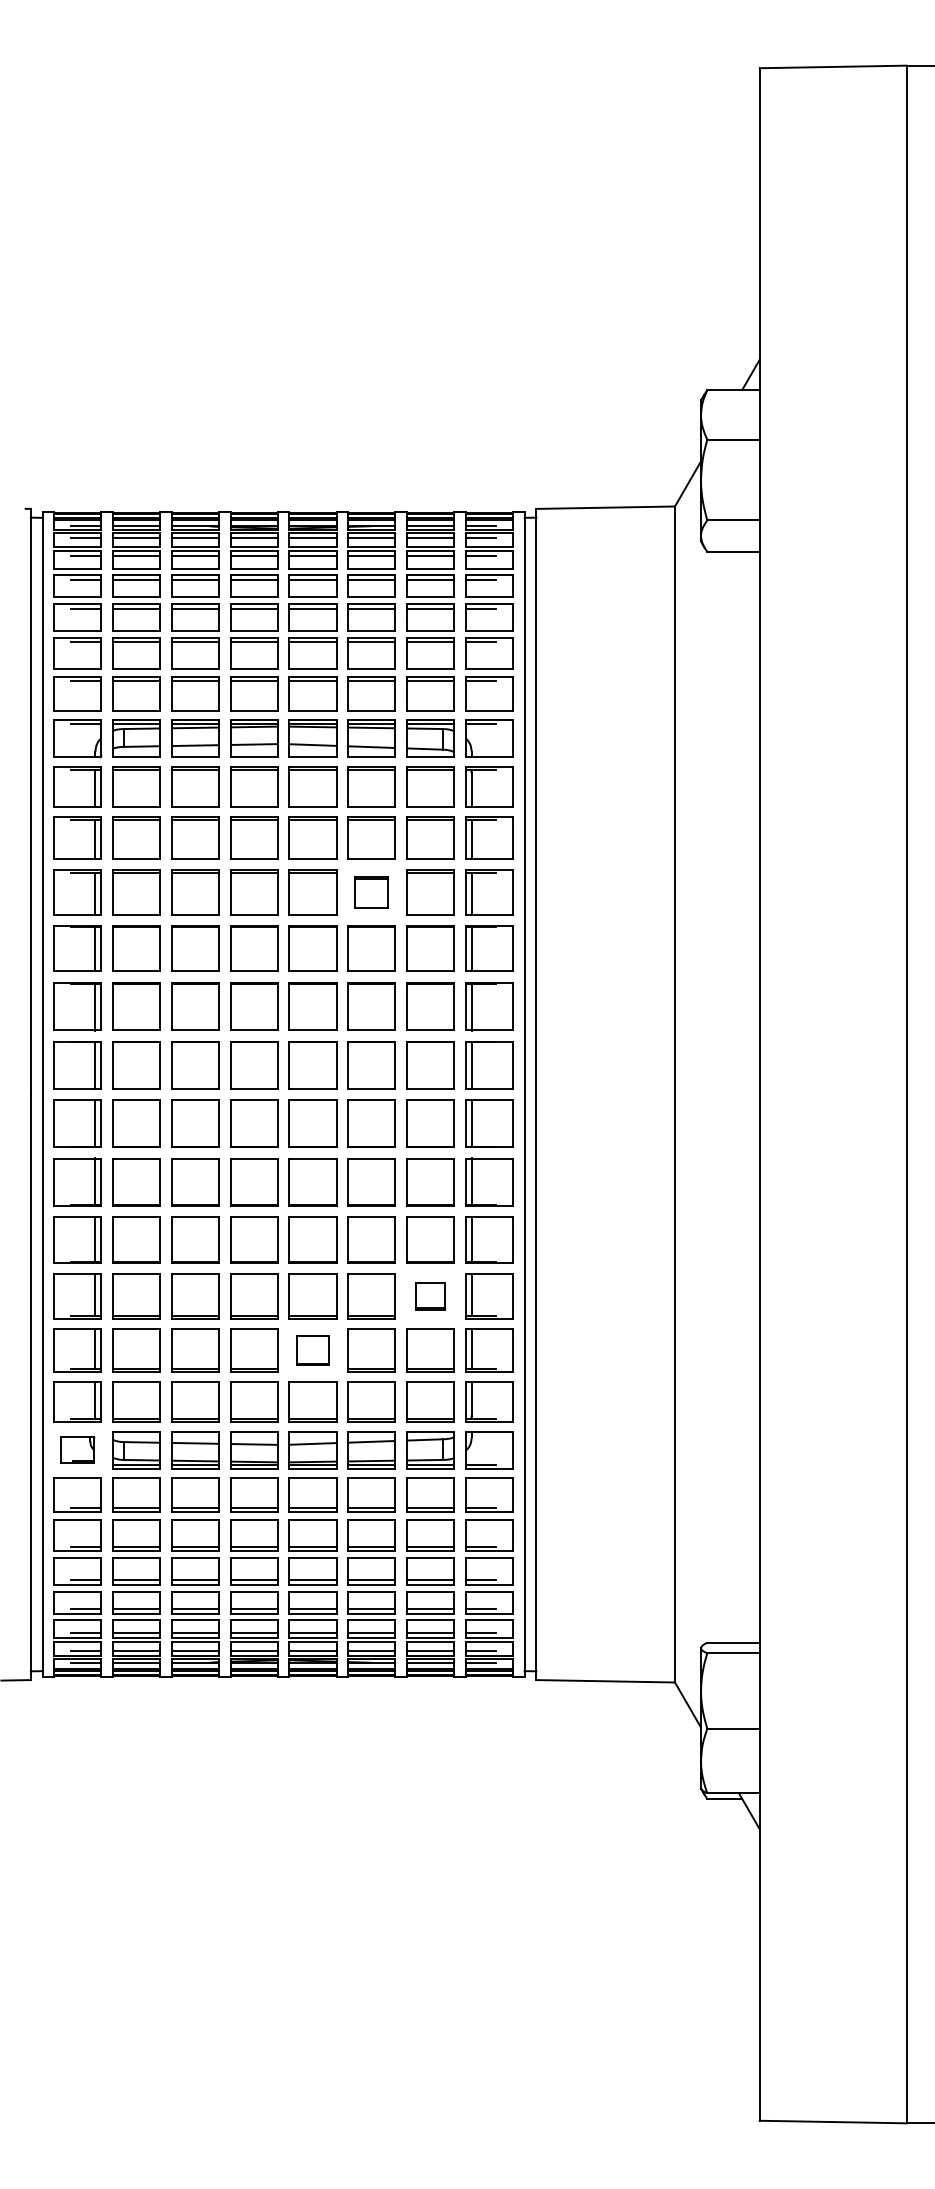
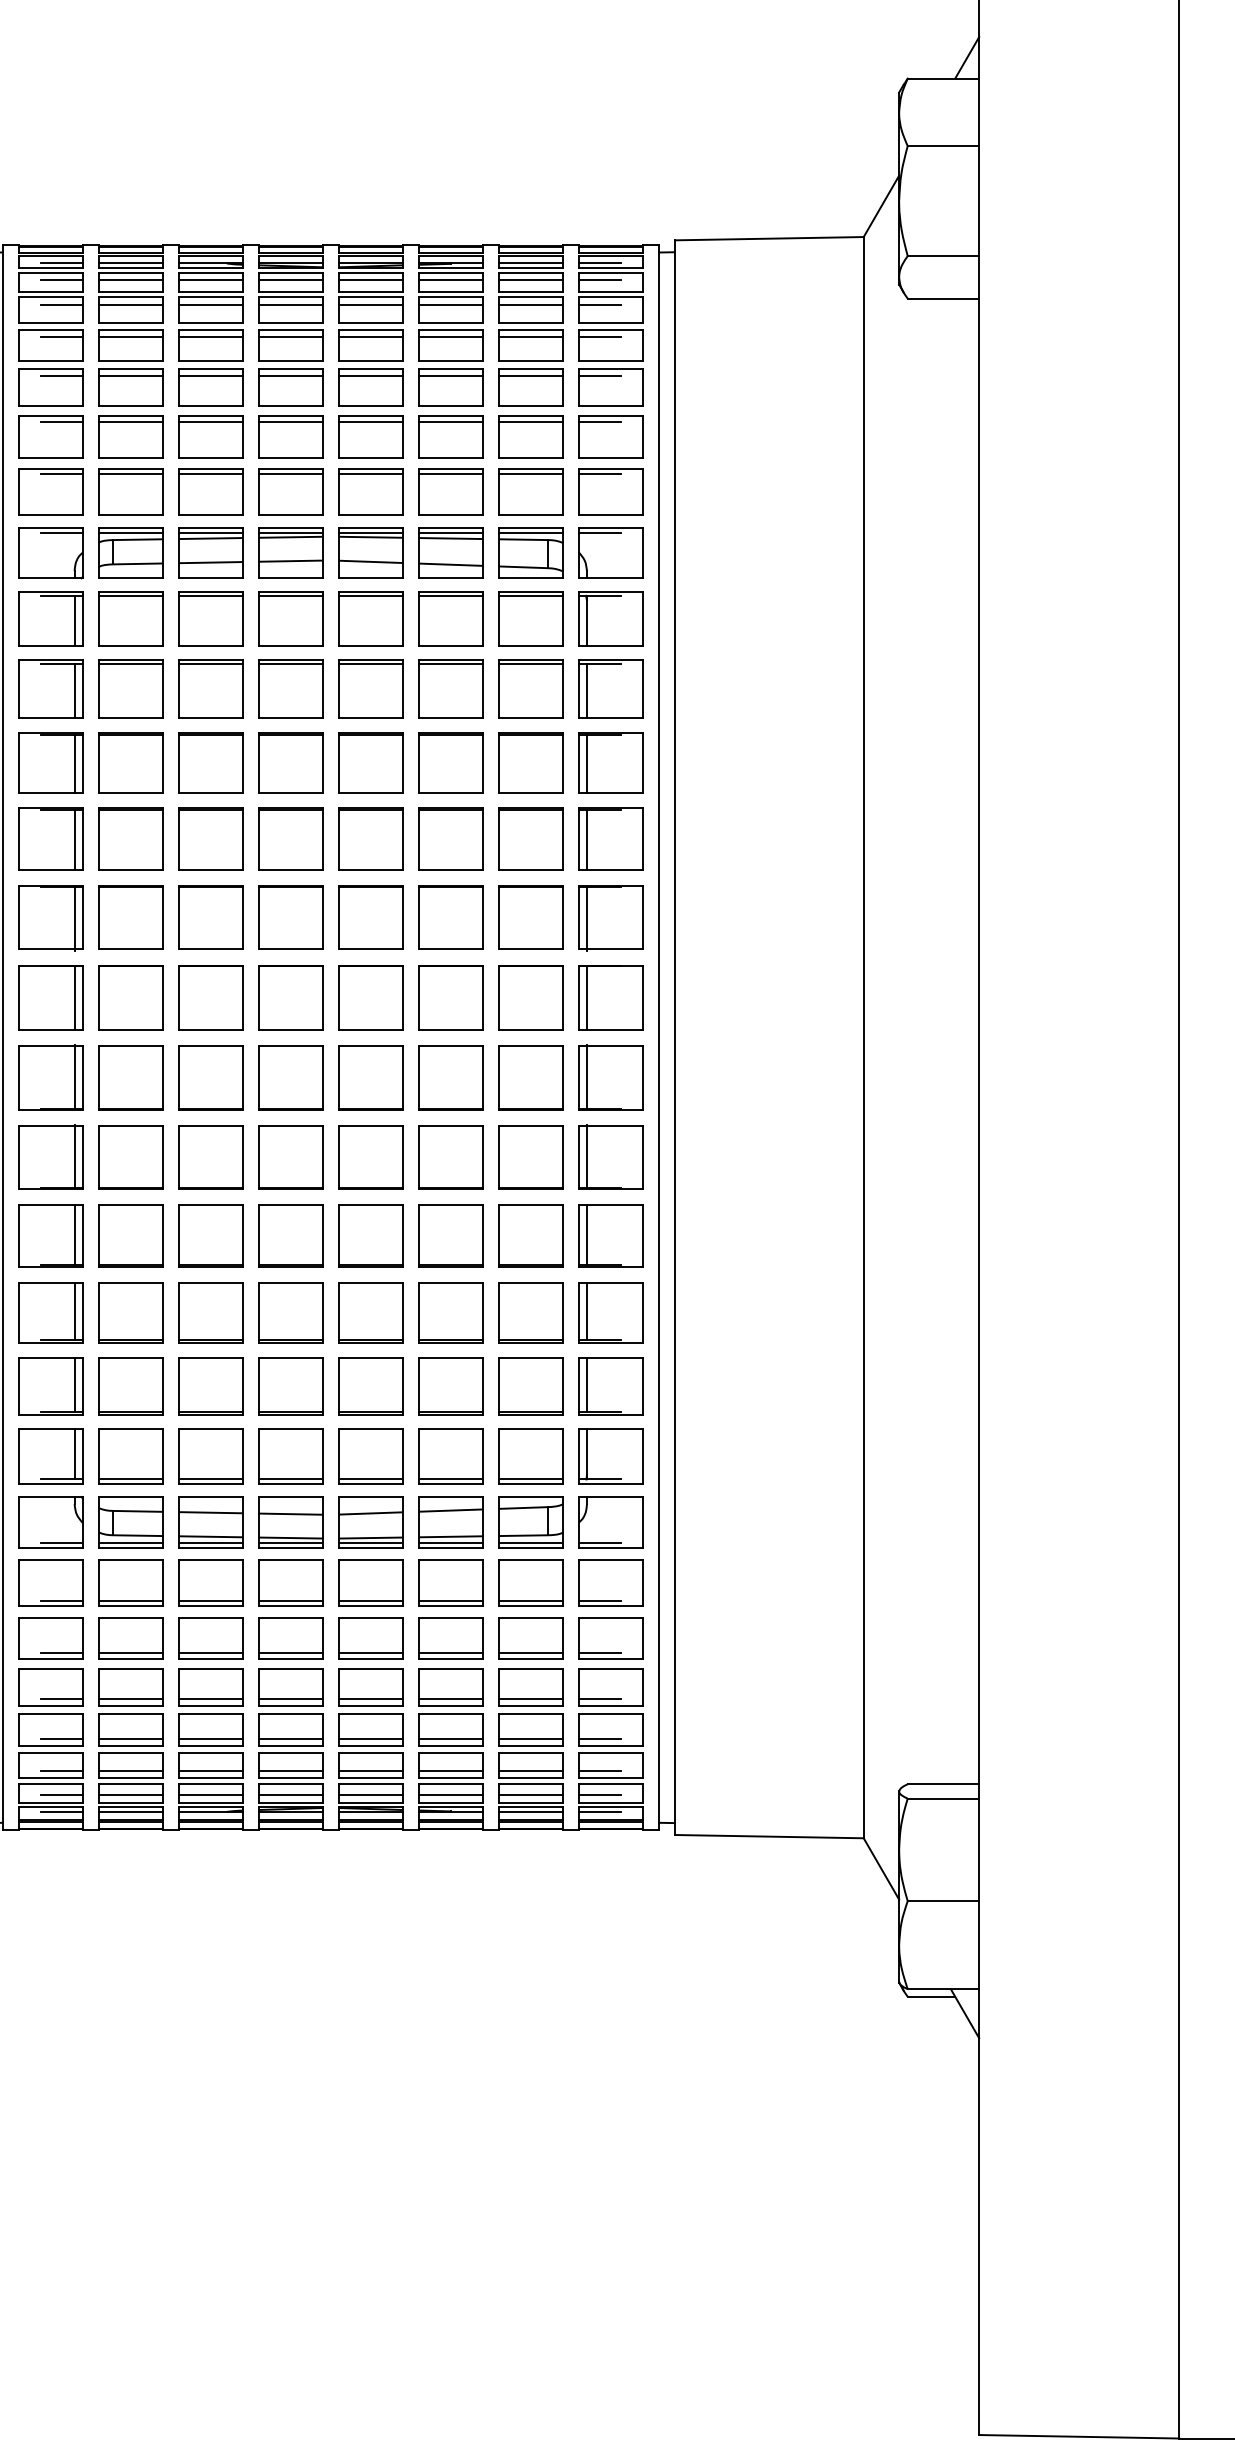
part: (371, 892) -> (450, 762), size x1.43
part: (430, 1296) -> (530, 1312), size x1.67
part: (312, 1350) -> (370, 1386), size x1.43
part: (77, 1449) -> (50, 1521), size x1.43

